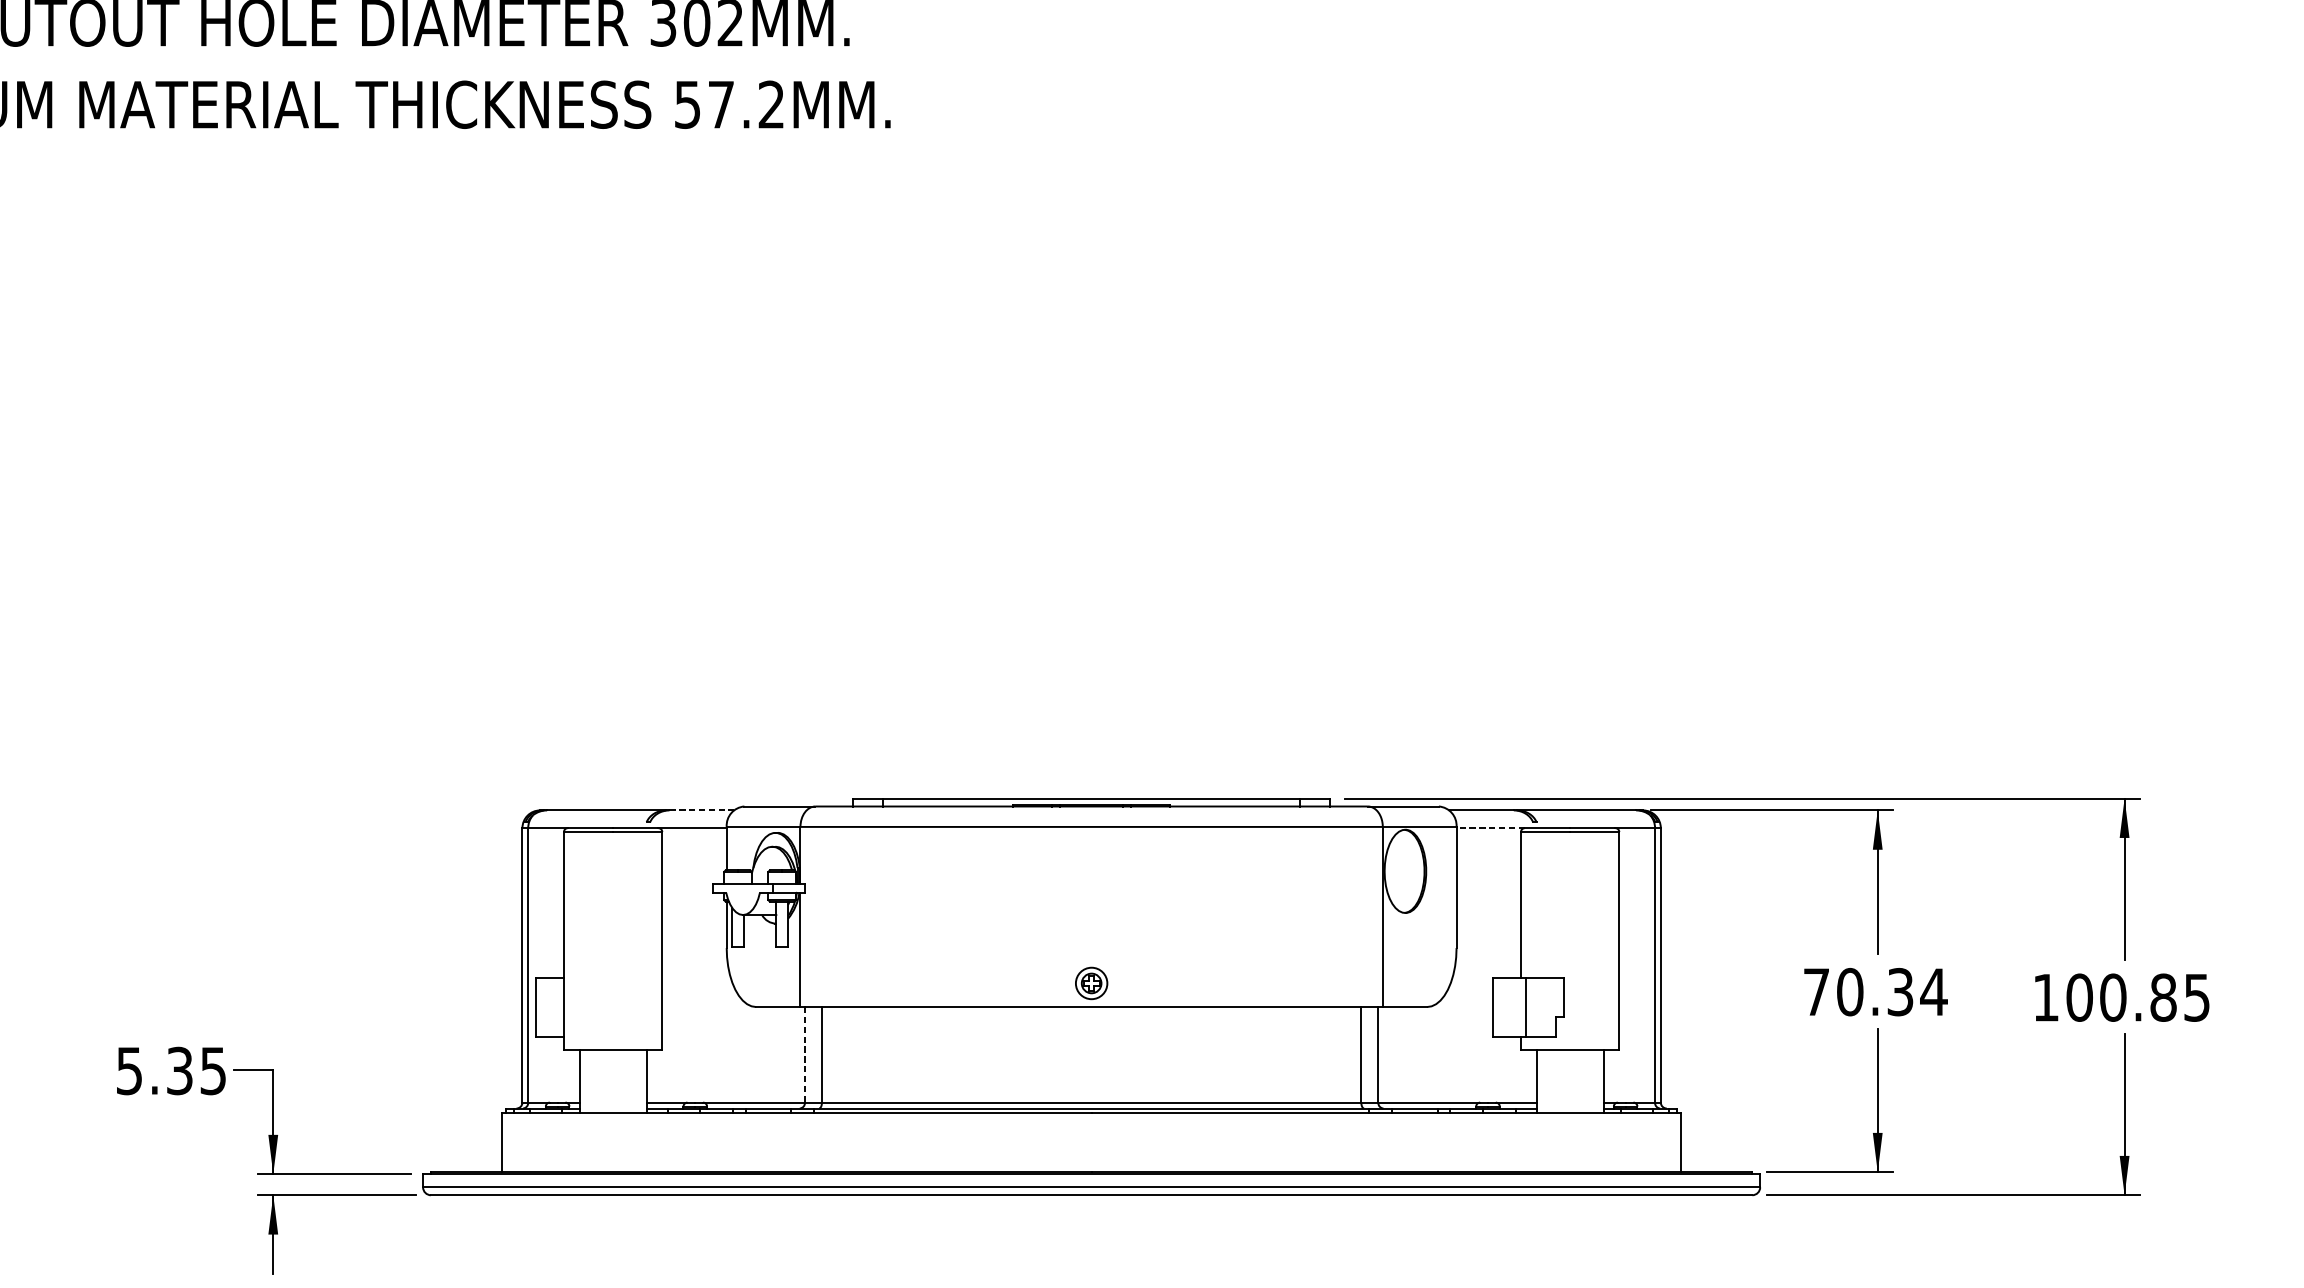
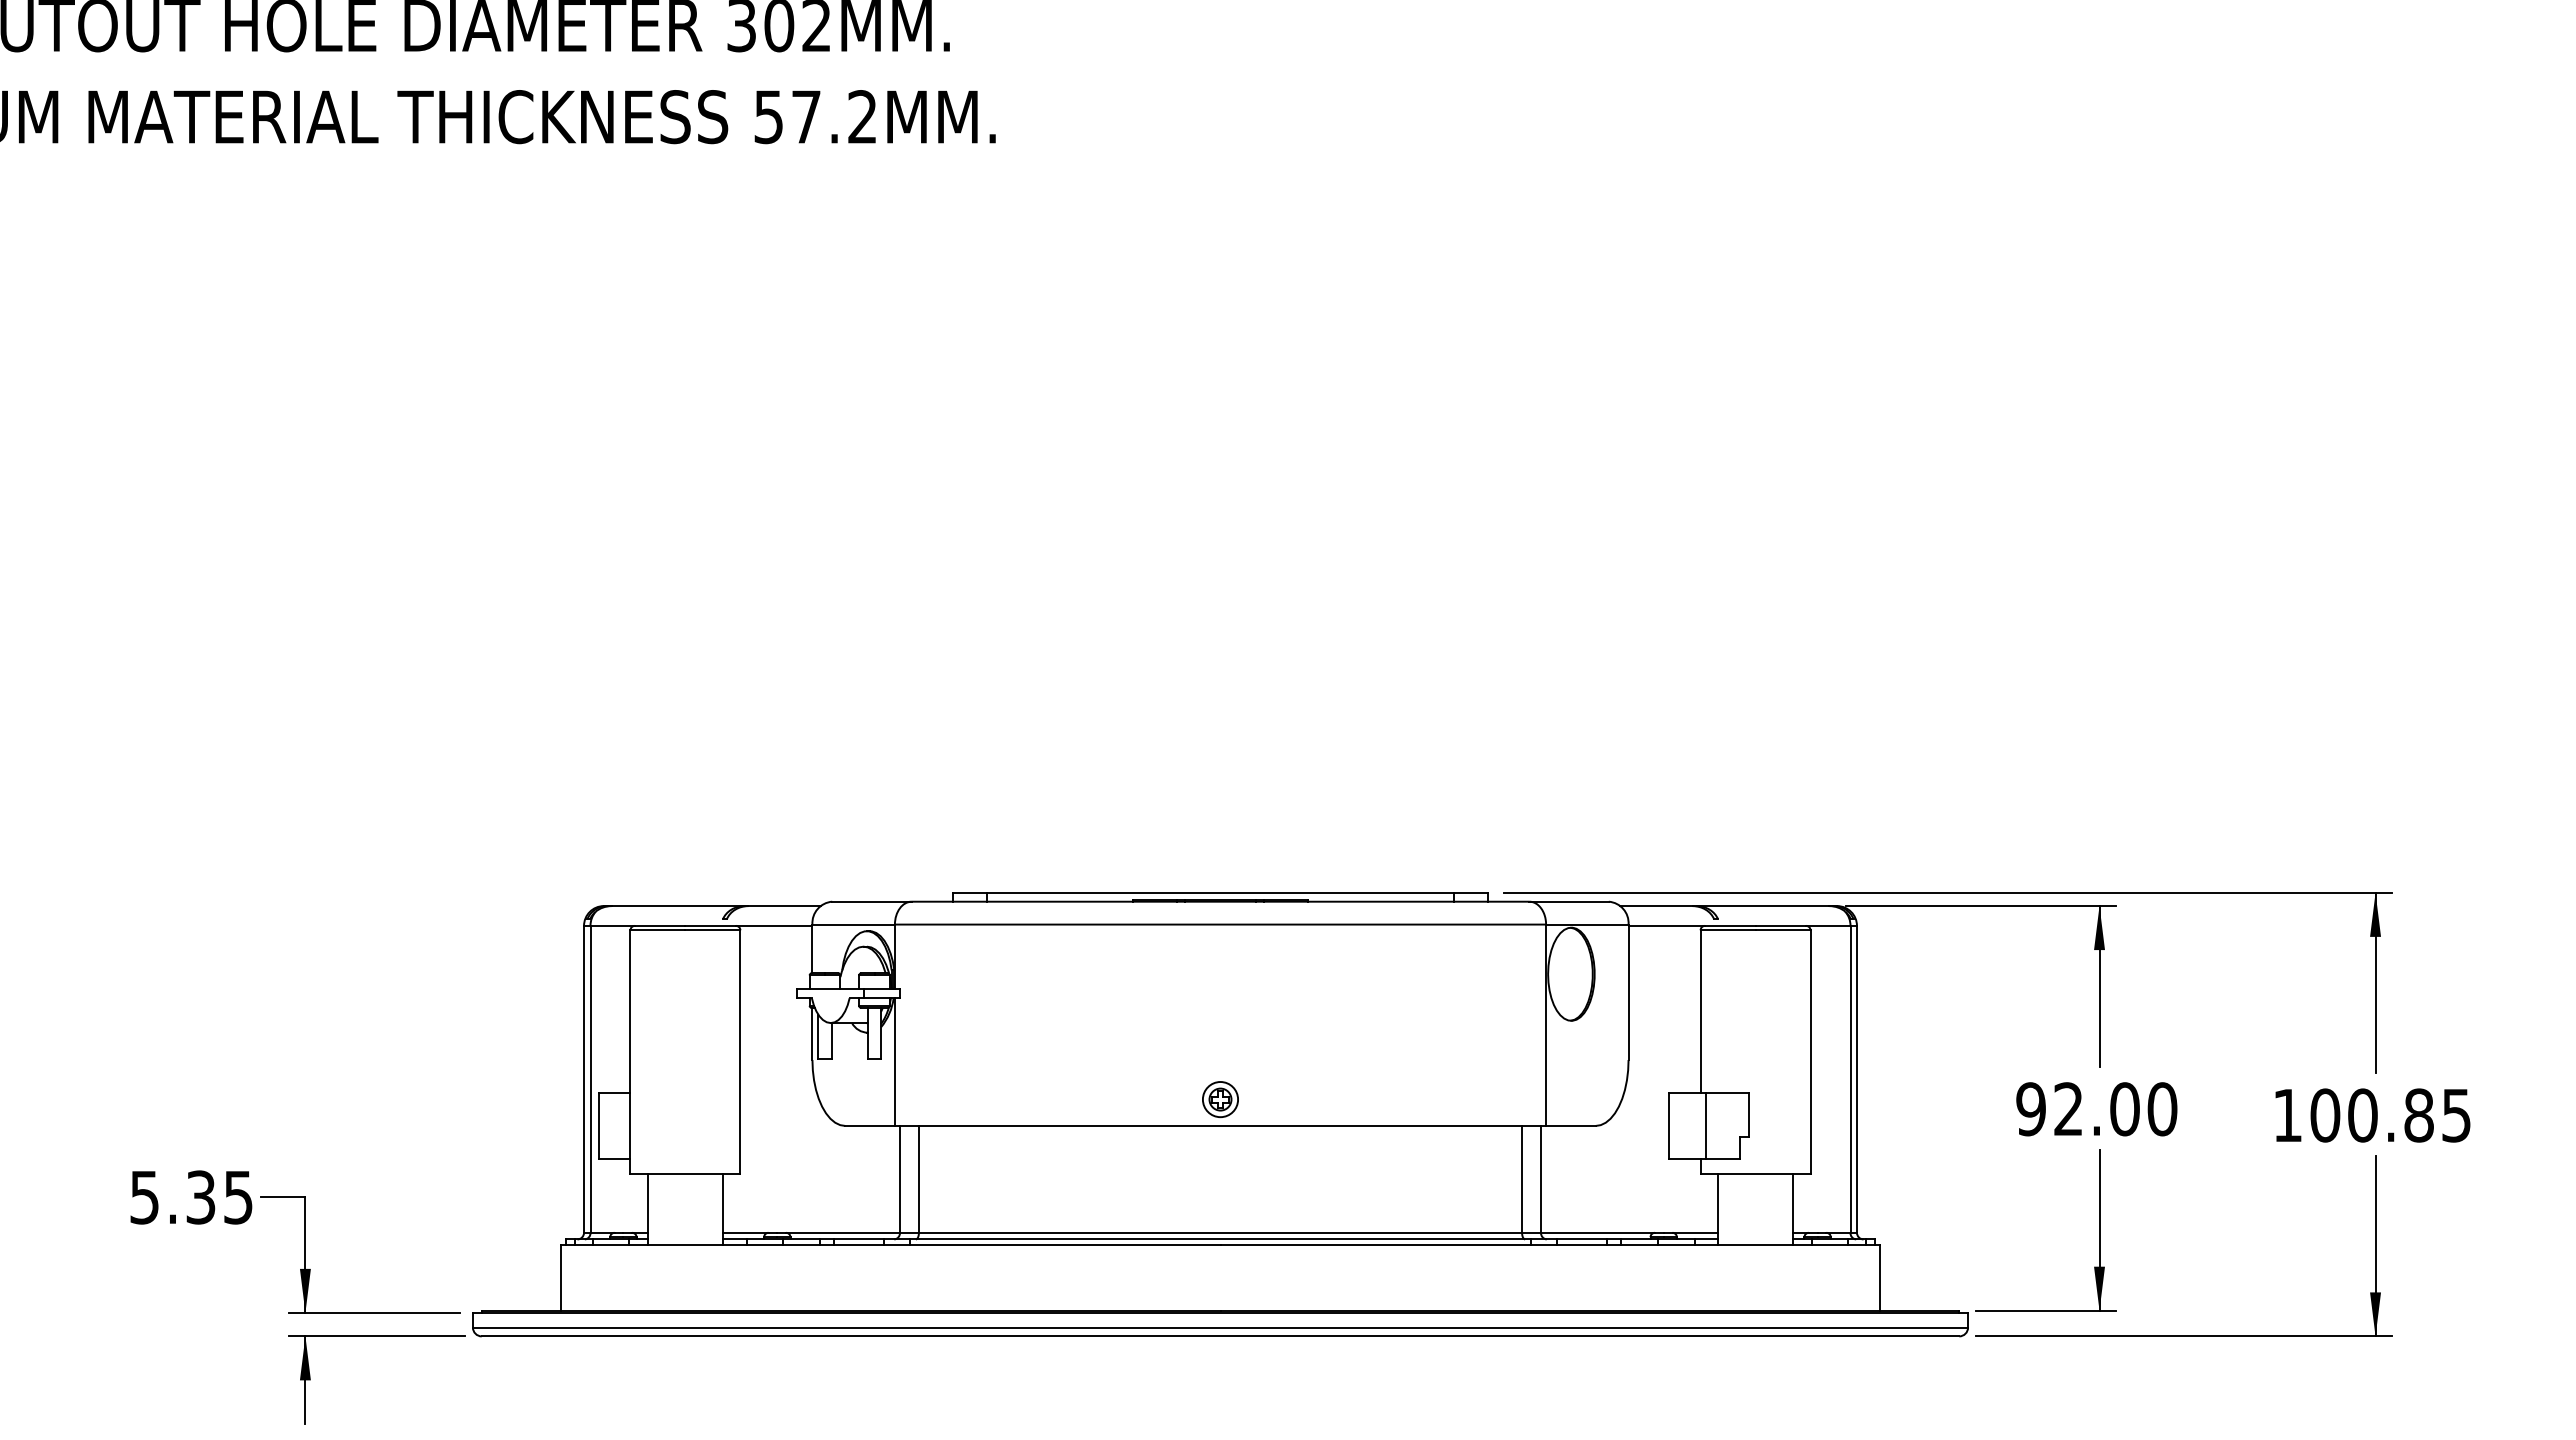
line: (701, 810) -> (784, 906), dashed -> solid
line: (1490, 827) -> (1666, 925), dashed -> solid
text: (1875, 992) -> (2096, 1109), 70.34 -> 92.00
line: (804, 1054) -> (899, 1179), dashed -> solid

